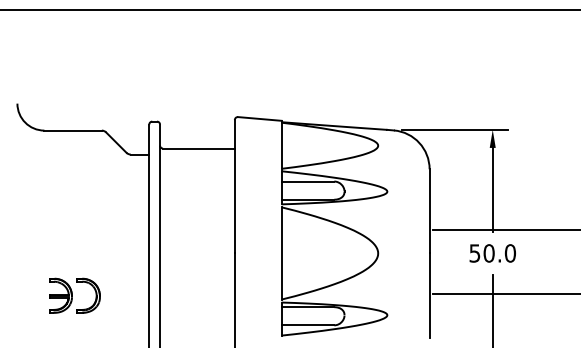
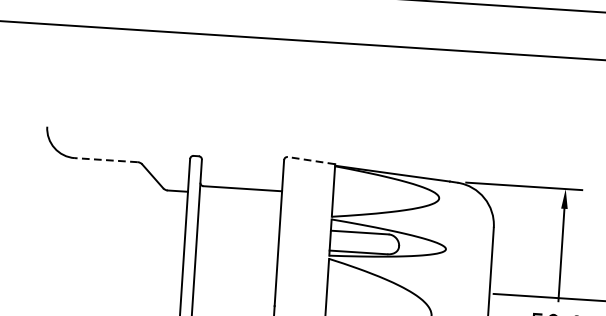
line: (259, 118) -> (311, 160), solid -> dashed
line: (73, 130) -> (106, 160), solid -> dashed

